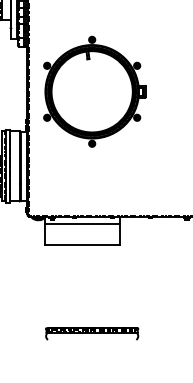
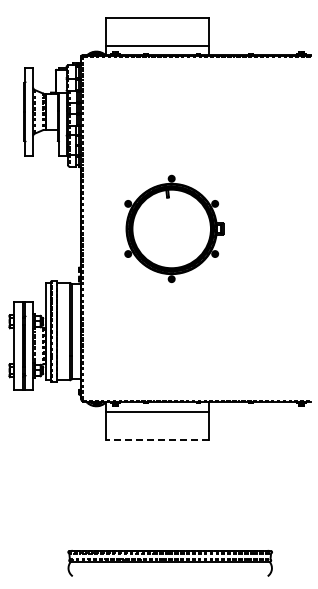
part: (95, 91) -> (174, 228), size x0.7
line: (82, 245) -> (156, 440), solid -> dashed
part: (92, 333) -> (170, 562), size x1.6

